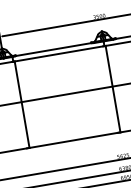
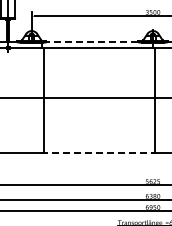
line: (52, 50) -> (91, 42), solid -> dashed
line: (73, 140) -> (97, 153), solid -> dashed

